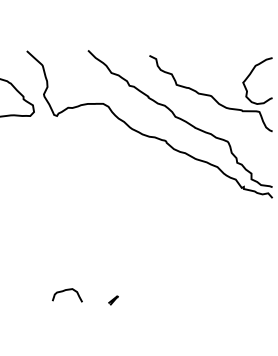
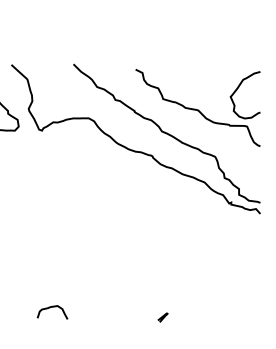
curve: (113, 300) -> (163, 317), moved

